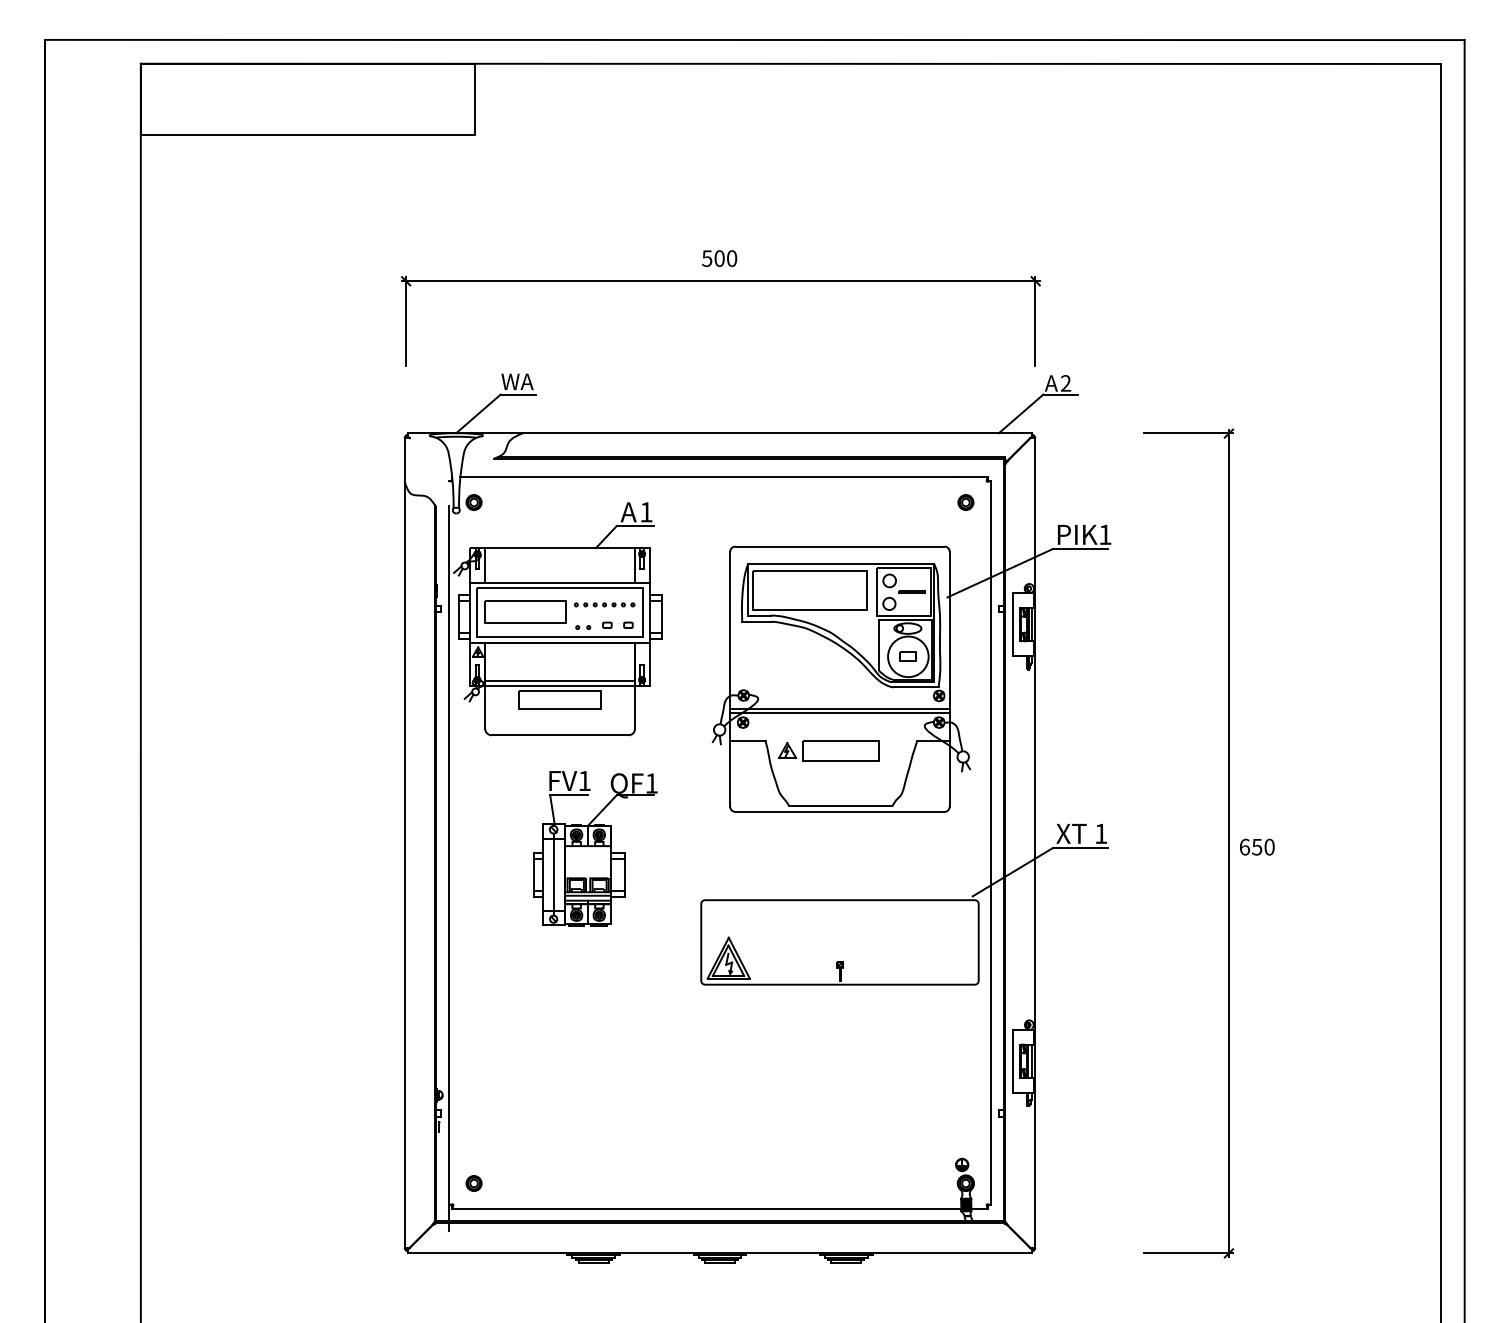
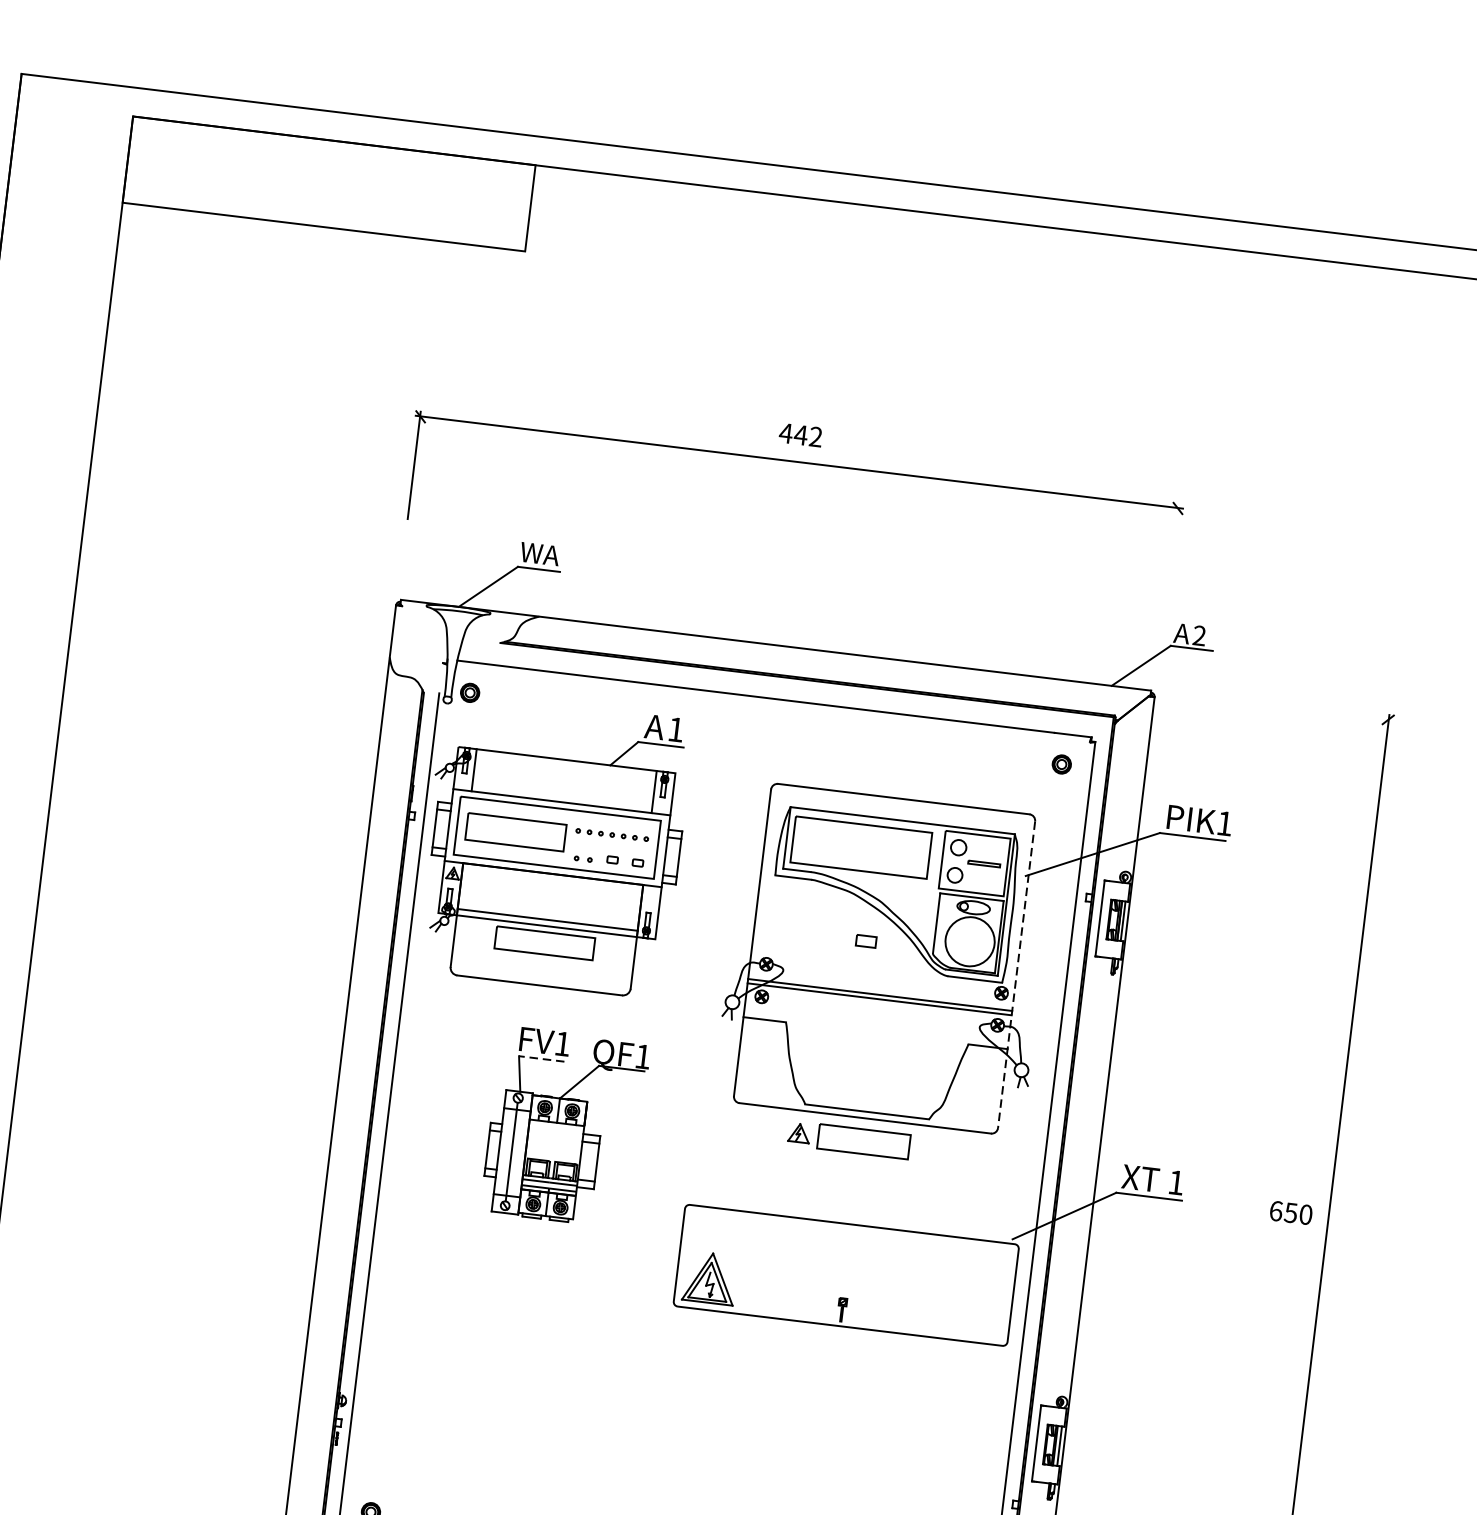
text: (719, 258) -> (800, 435), 500 -> 442
line: (1035, 321) -> (1171, 556), removed
line: (1188, 433) -> (1339, 713), removed
part: (907, 656) -> (865, 940), moved
line: (949, 679) -> (1016, 975), solid -> dashed
part: (828, 750) -> (848, 1139), moved
line: (569, 795) -> (542, 1059), solid -> dashed
text: (1257, 846) -> (1291, 1212), moved

